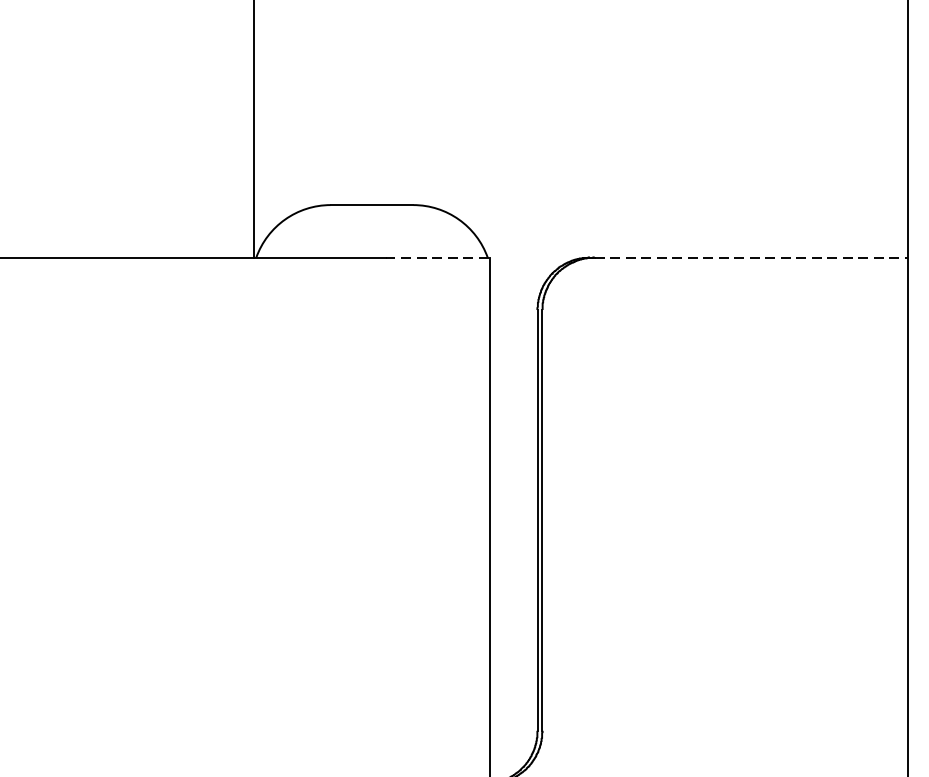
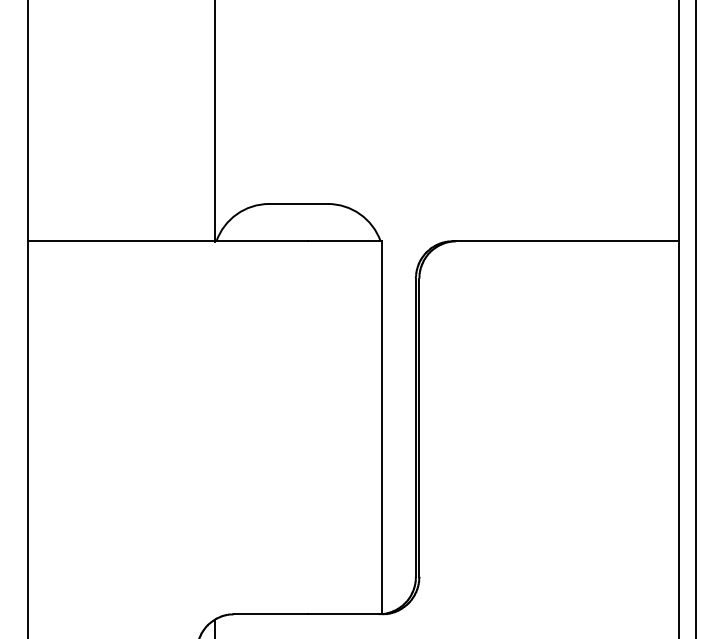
line: (438, 257) -> (345, 241), dashed -> solid
line: (752, 257) -> (568, 241), dashed -> solid

